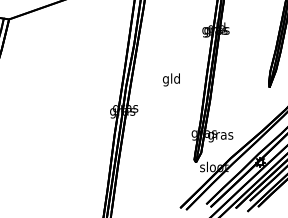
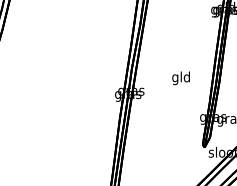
text: (171, 79) -> (181, 77), moved

